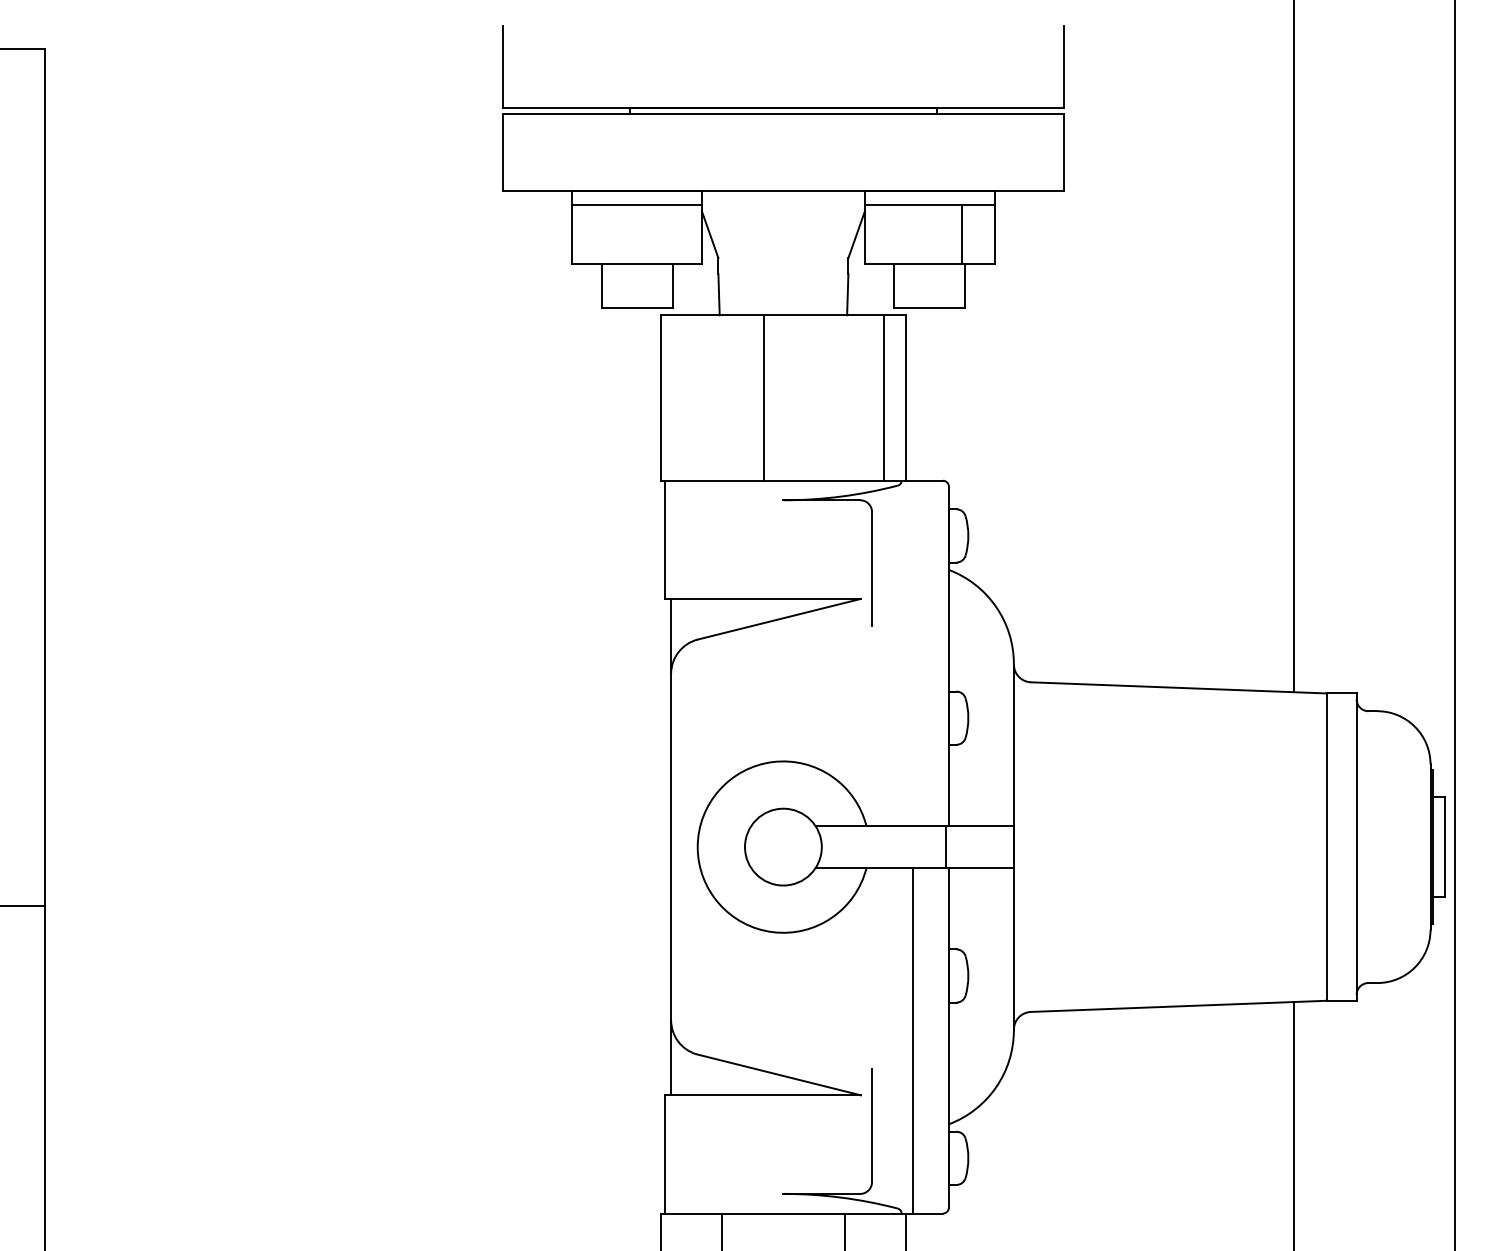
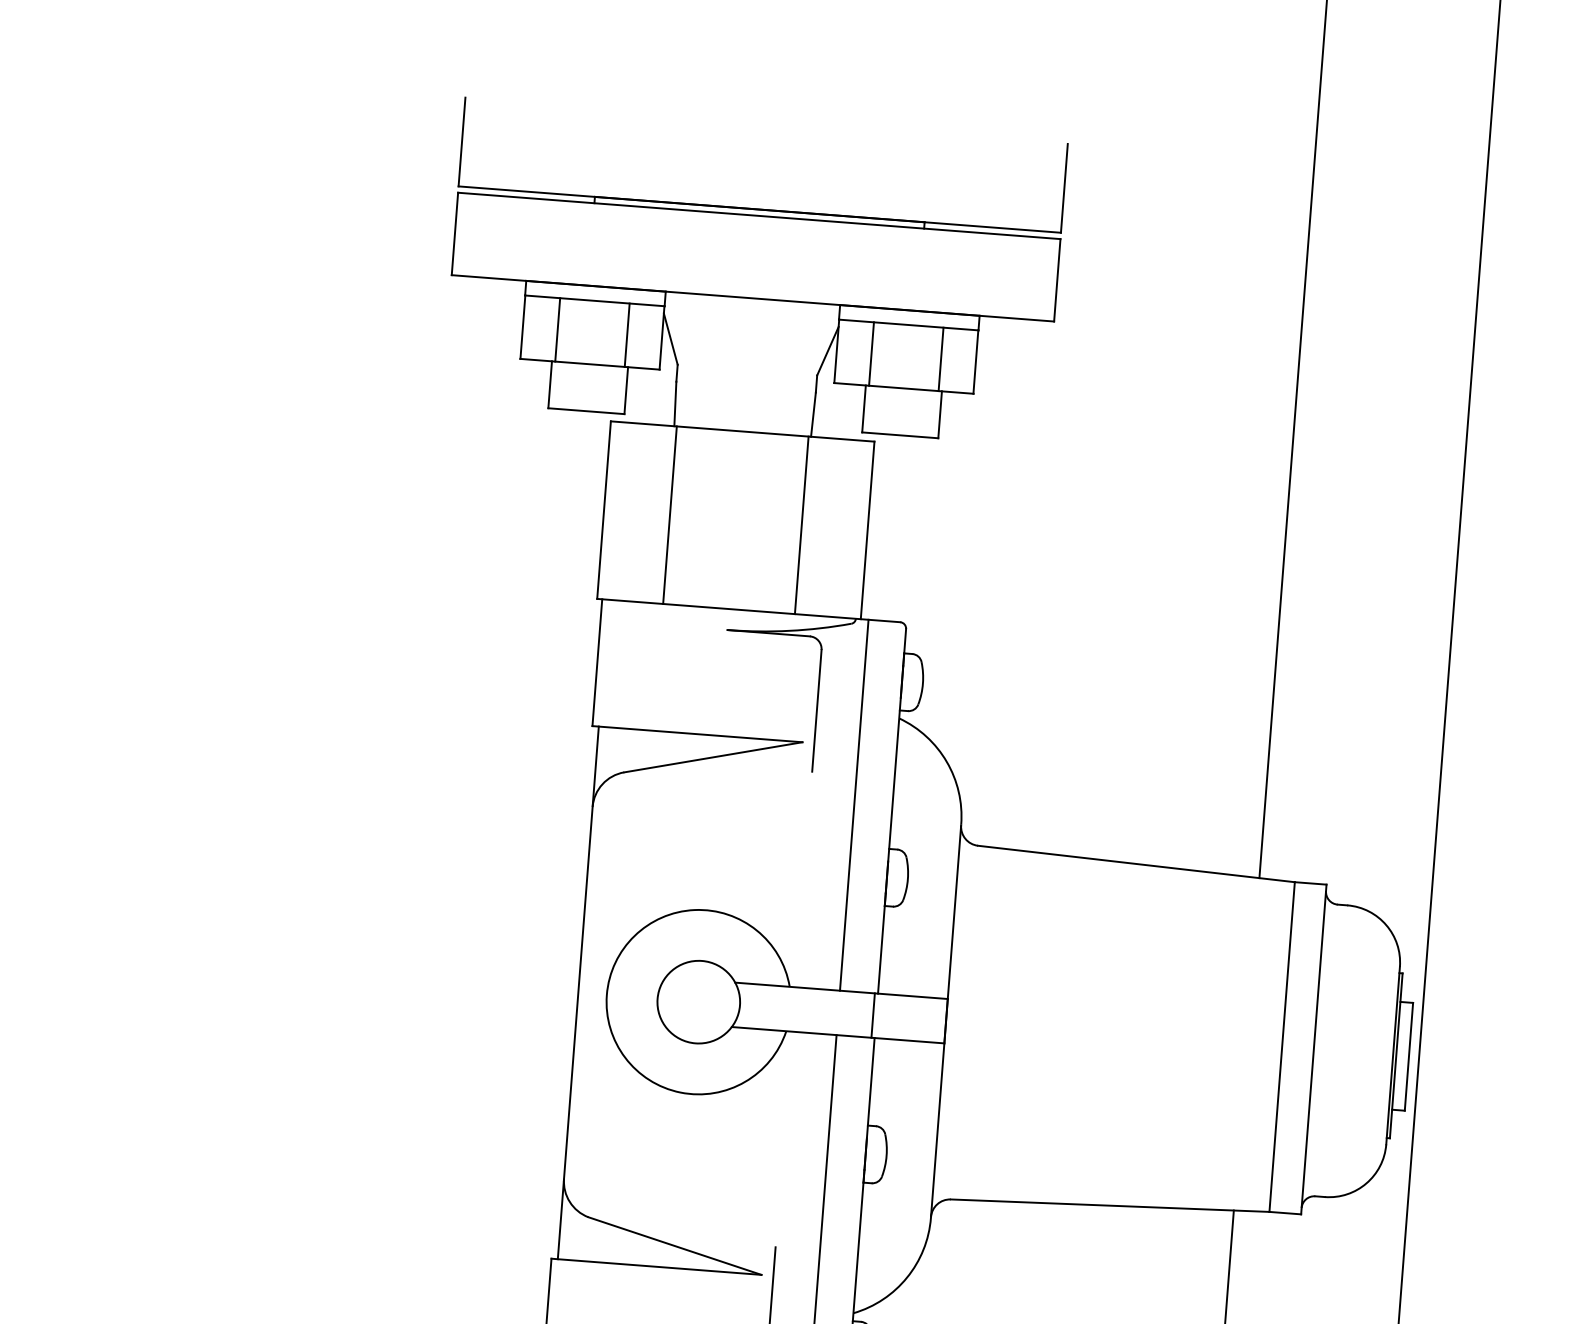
line: (604, 233) -> (557, 329), added
line: (669, 233) -> (627, 334), added
line: (897, 233) -> (871, 353), added
line: (764, 397) -> (670, 514), moved
line: (883, 397) -> (801, 524), moved
line: (913, 653) -> (854, 805), added

